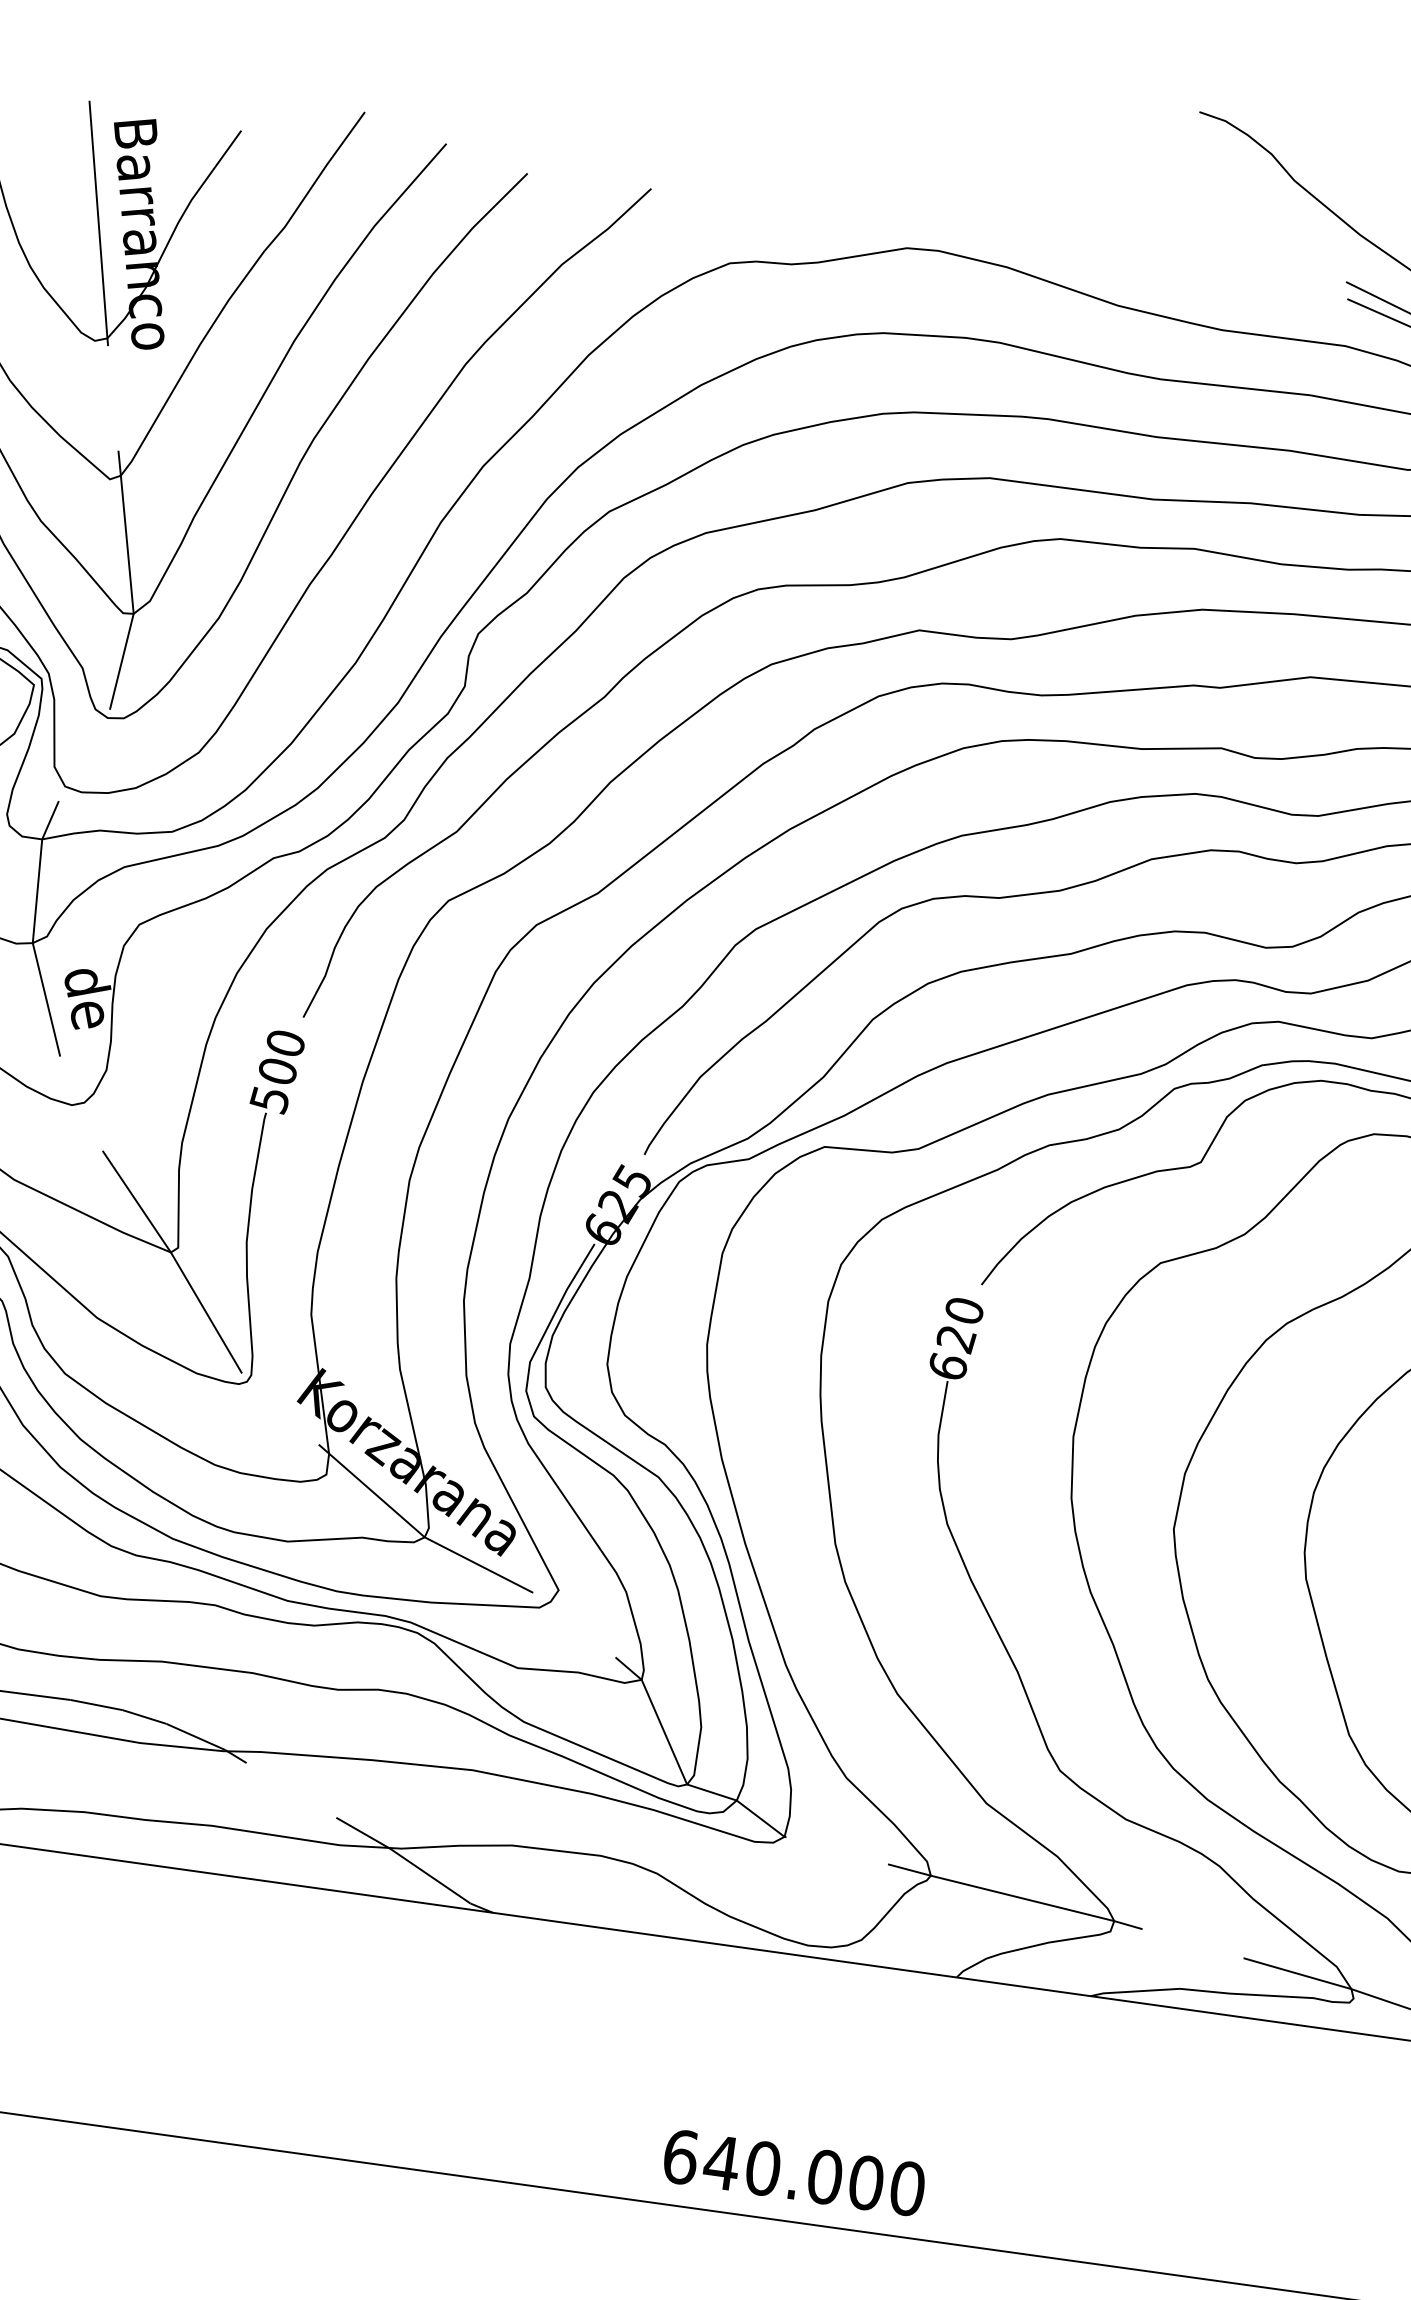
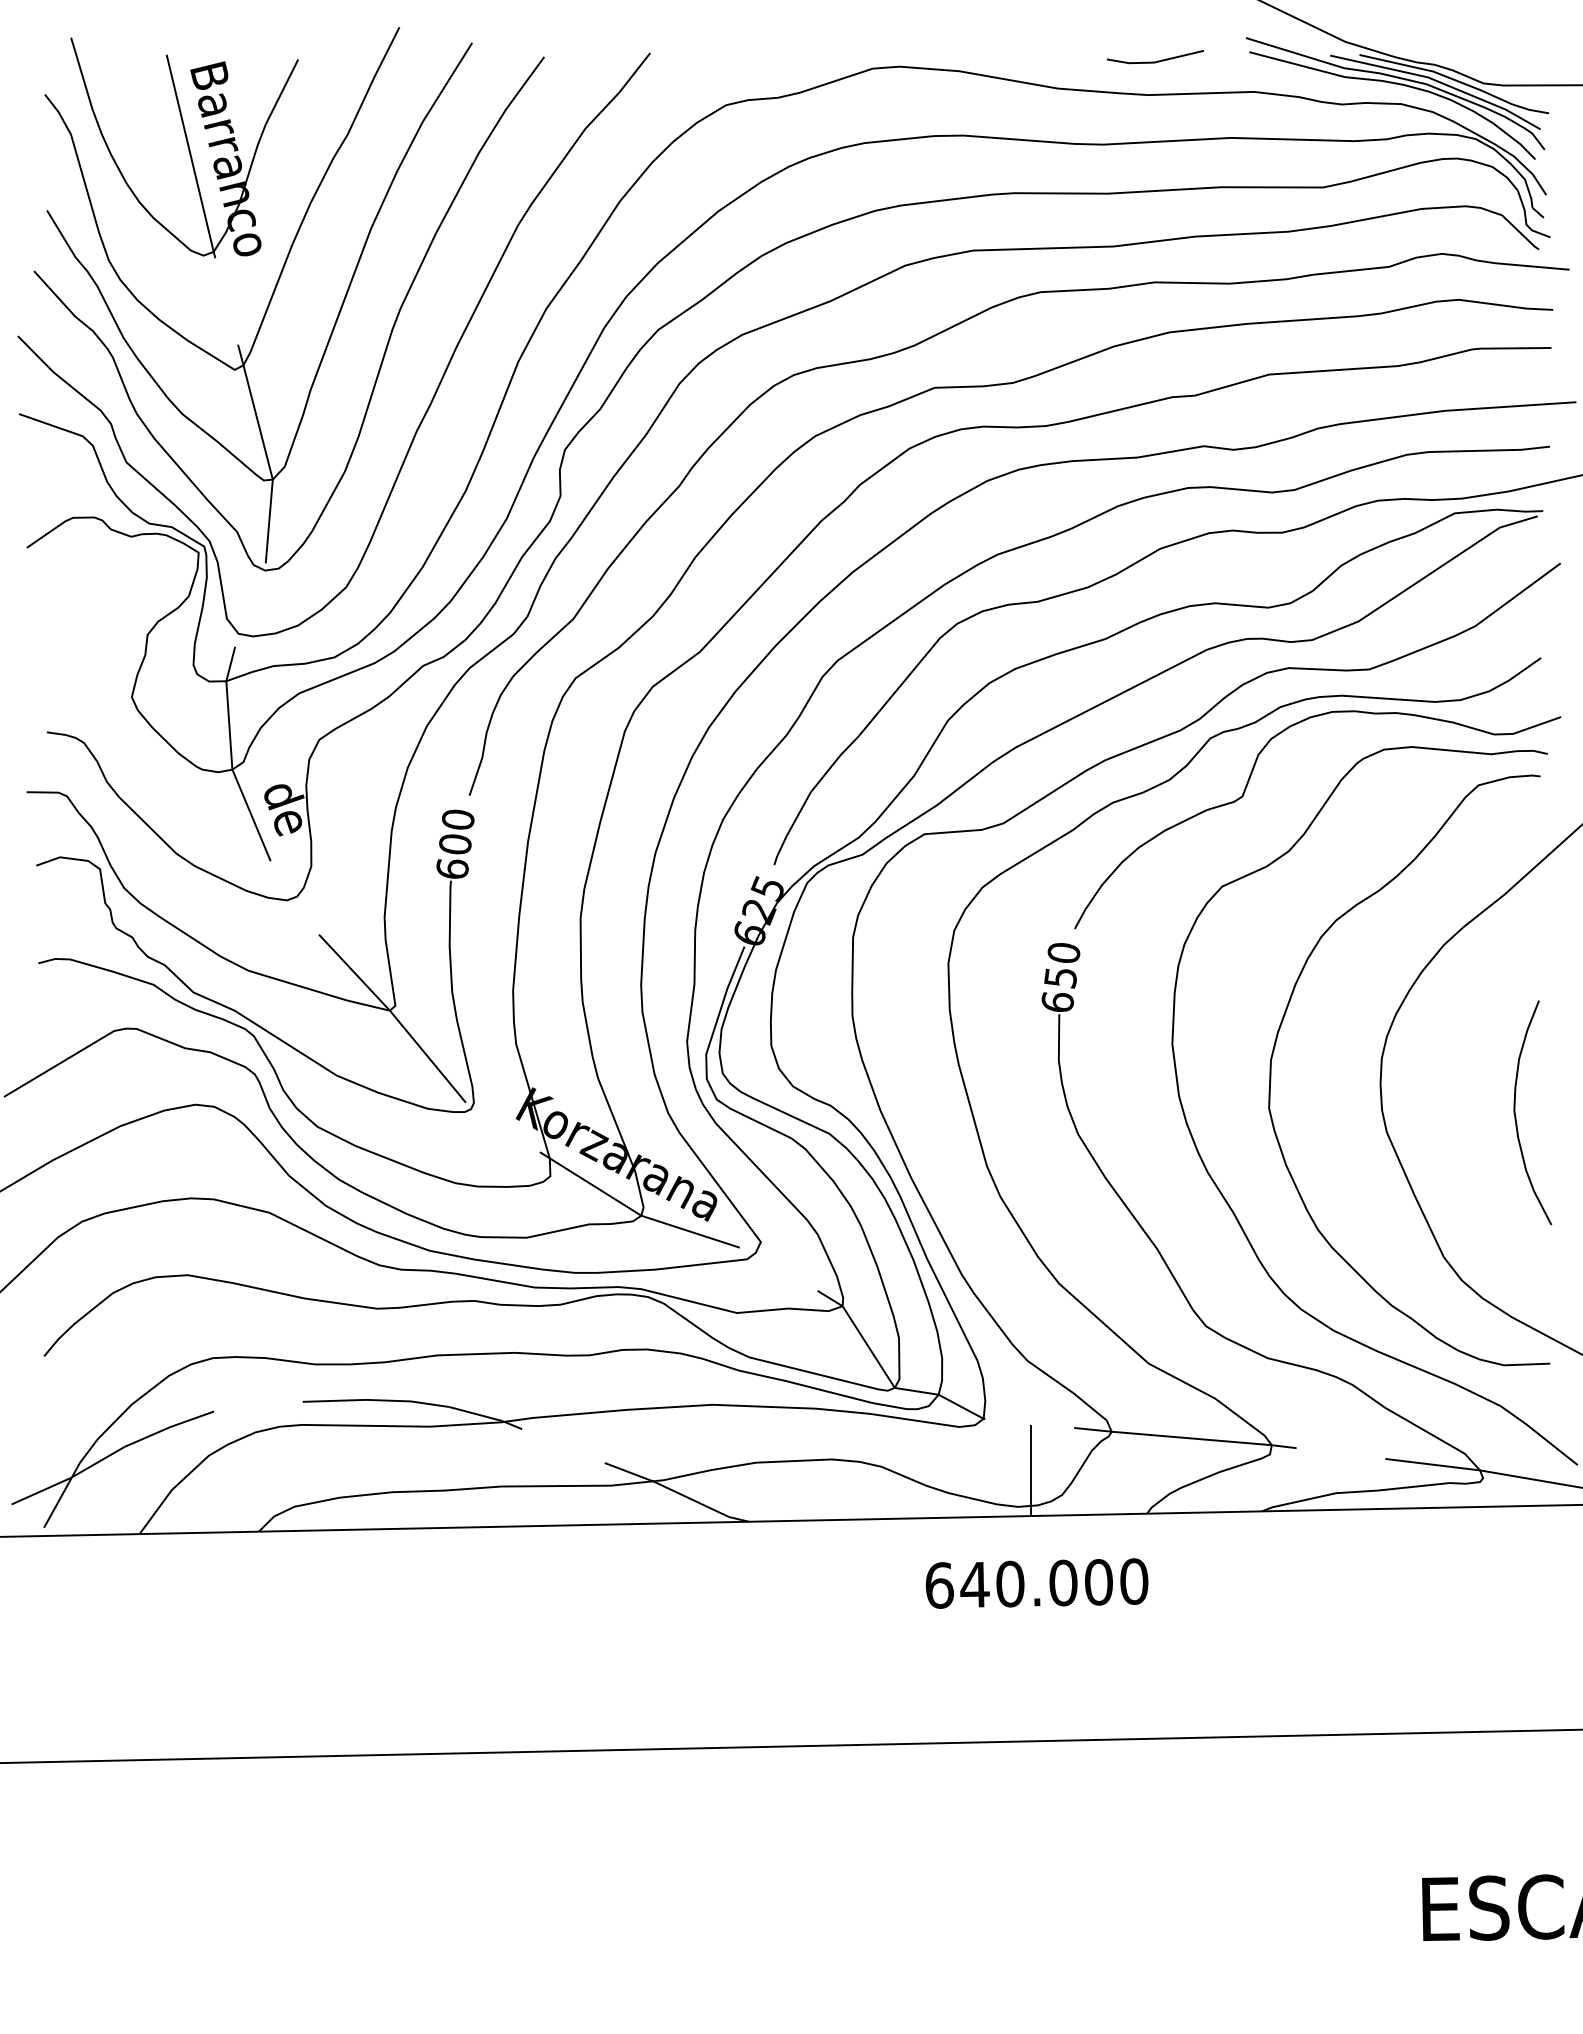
line: (1239, 291) -> (1157, 60), added
text: (269, 1100) -> (452, 869), 500 -> 600
text: (955, 1339) -> (1060, 978), 620 -> 650
line: (830, 1905) -> (1031, 1470), added
text: (793, 2172) -> (1036, 1583), moved

